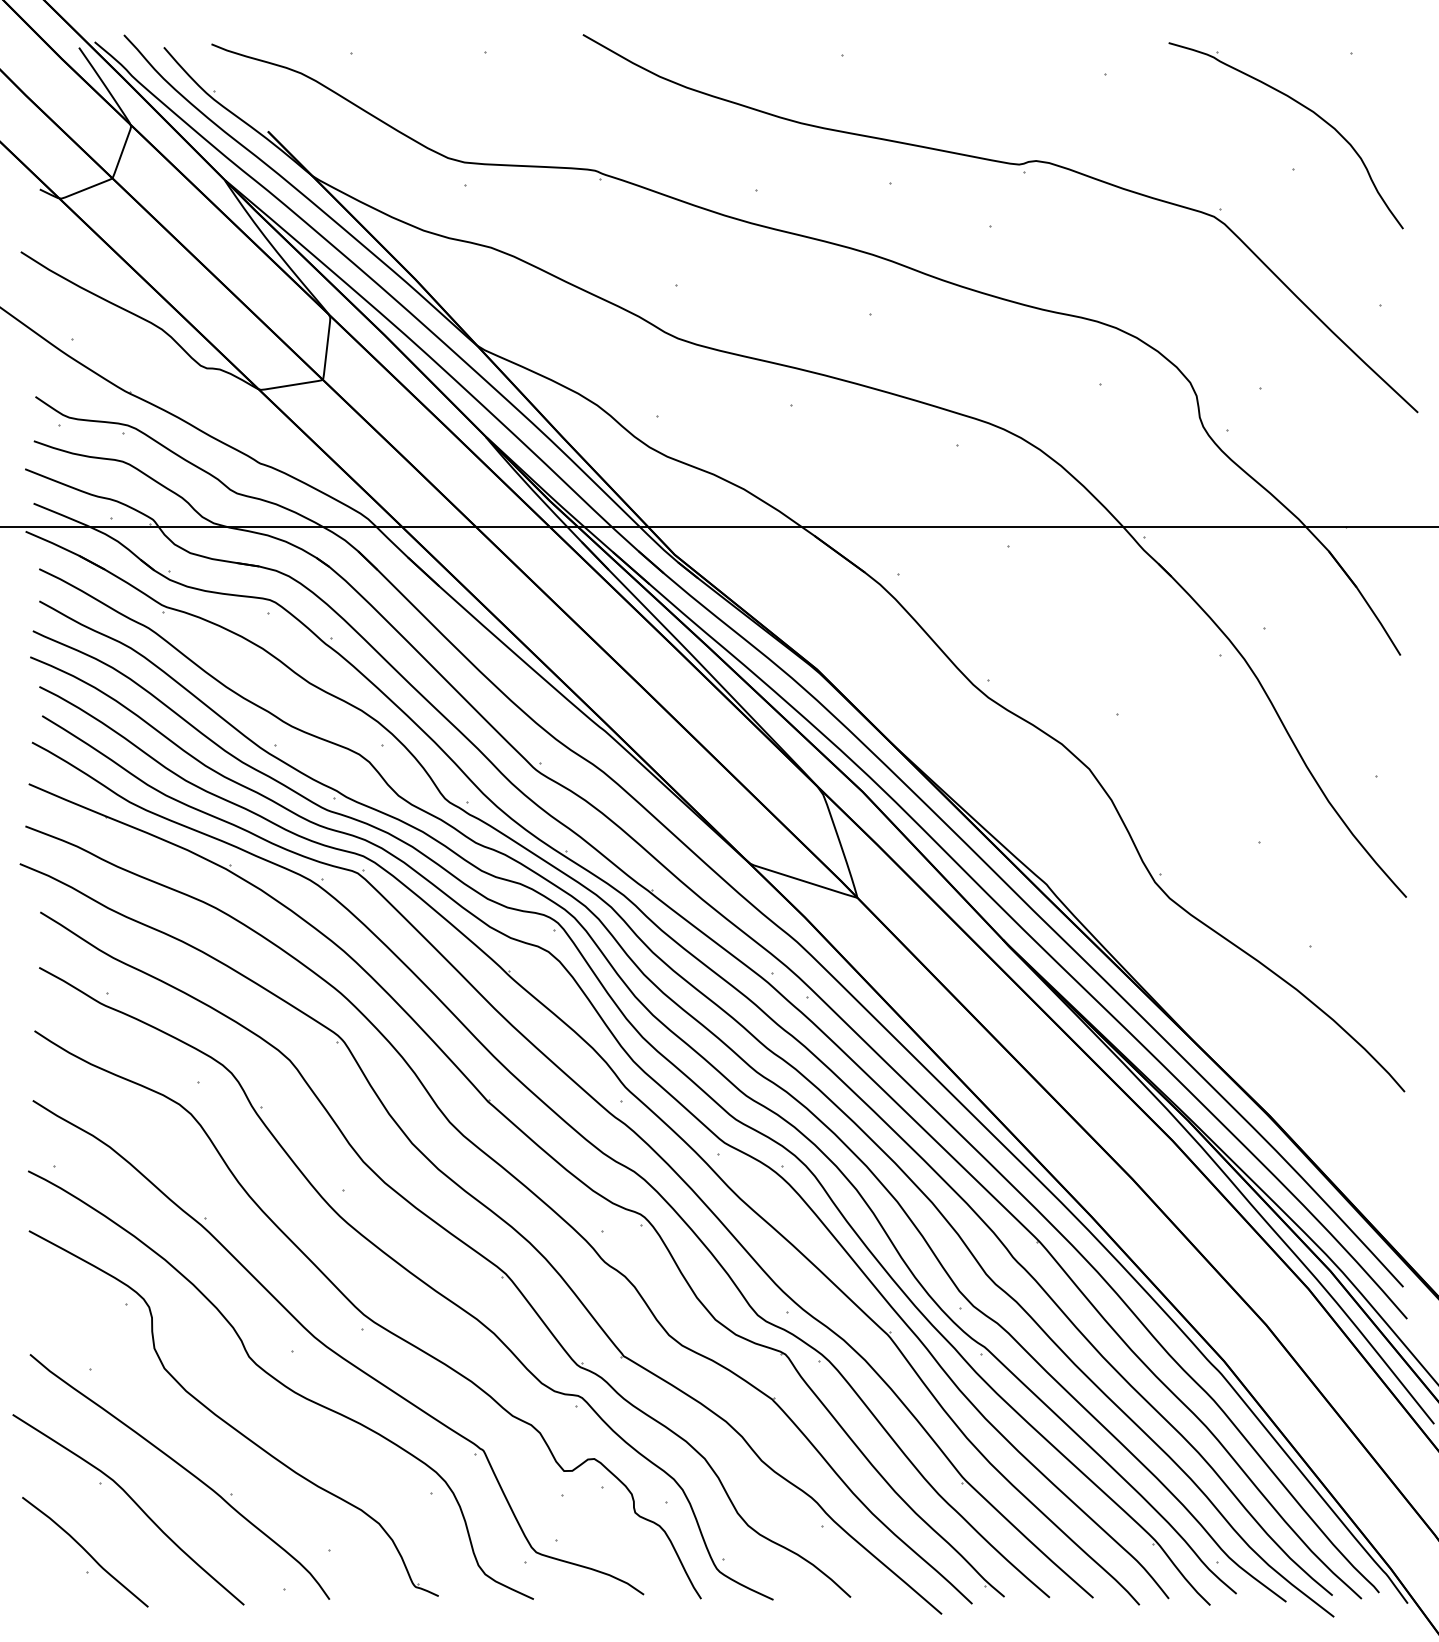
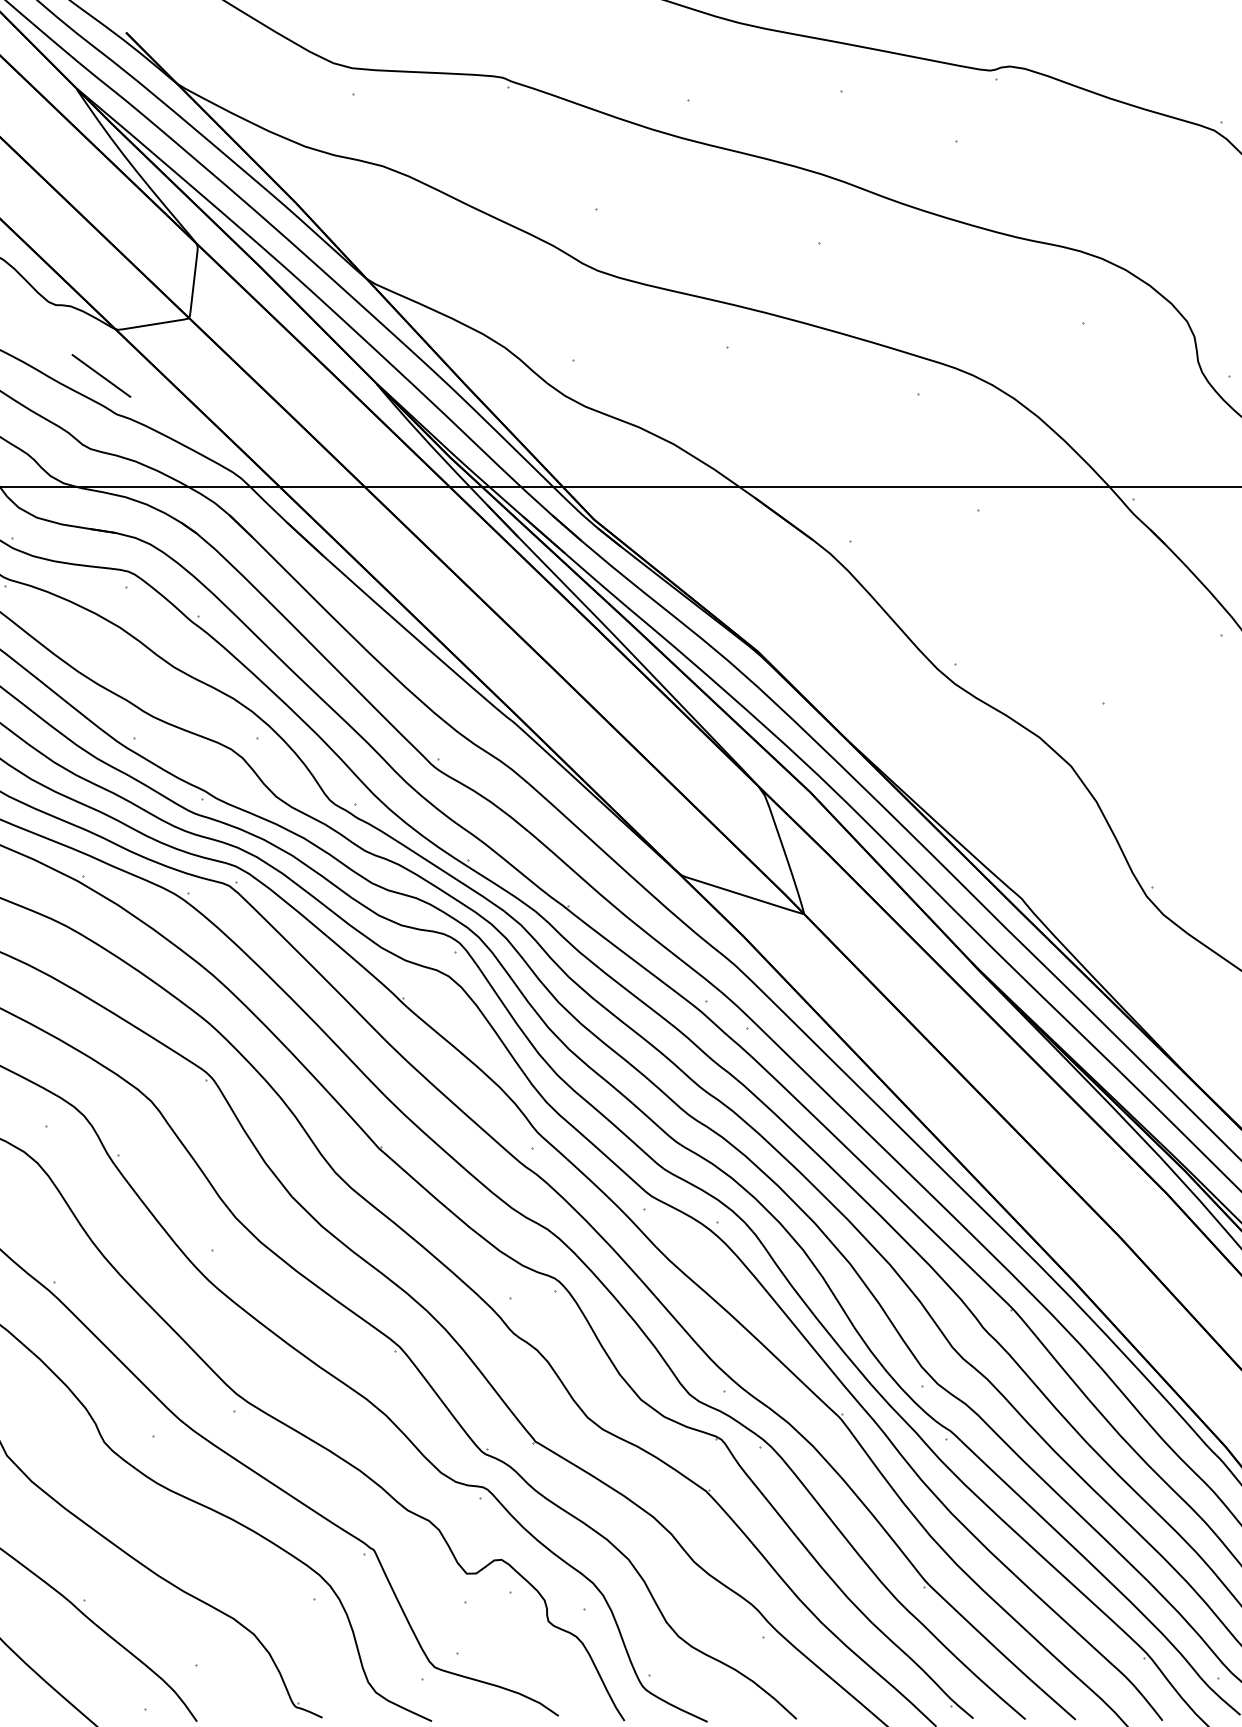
line: (246, 429) -> (101, 375), added

